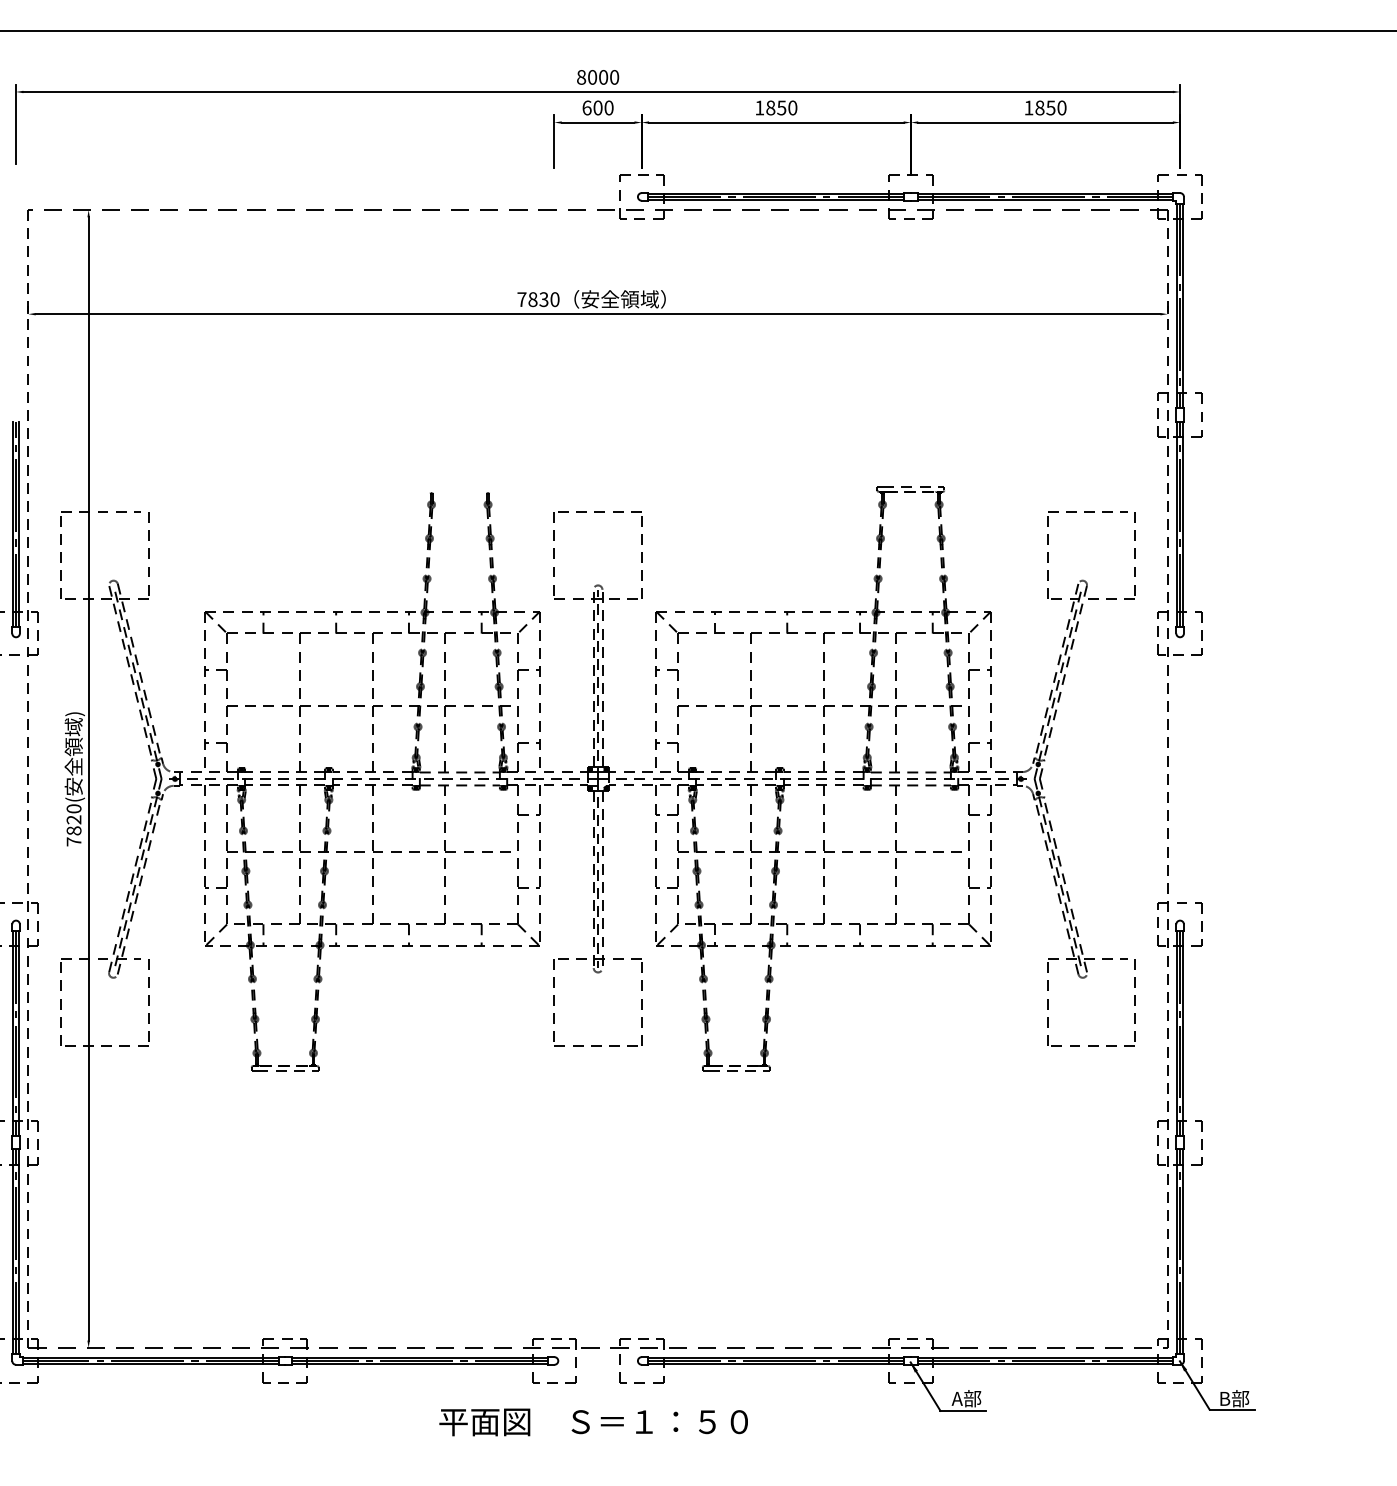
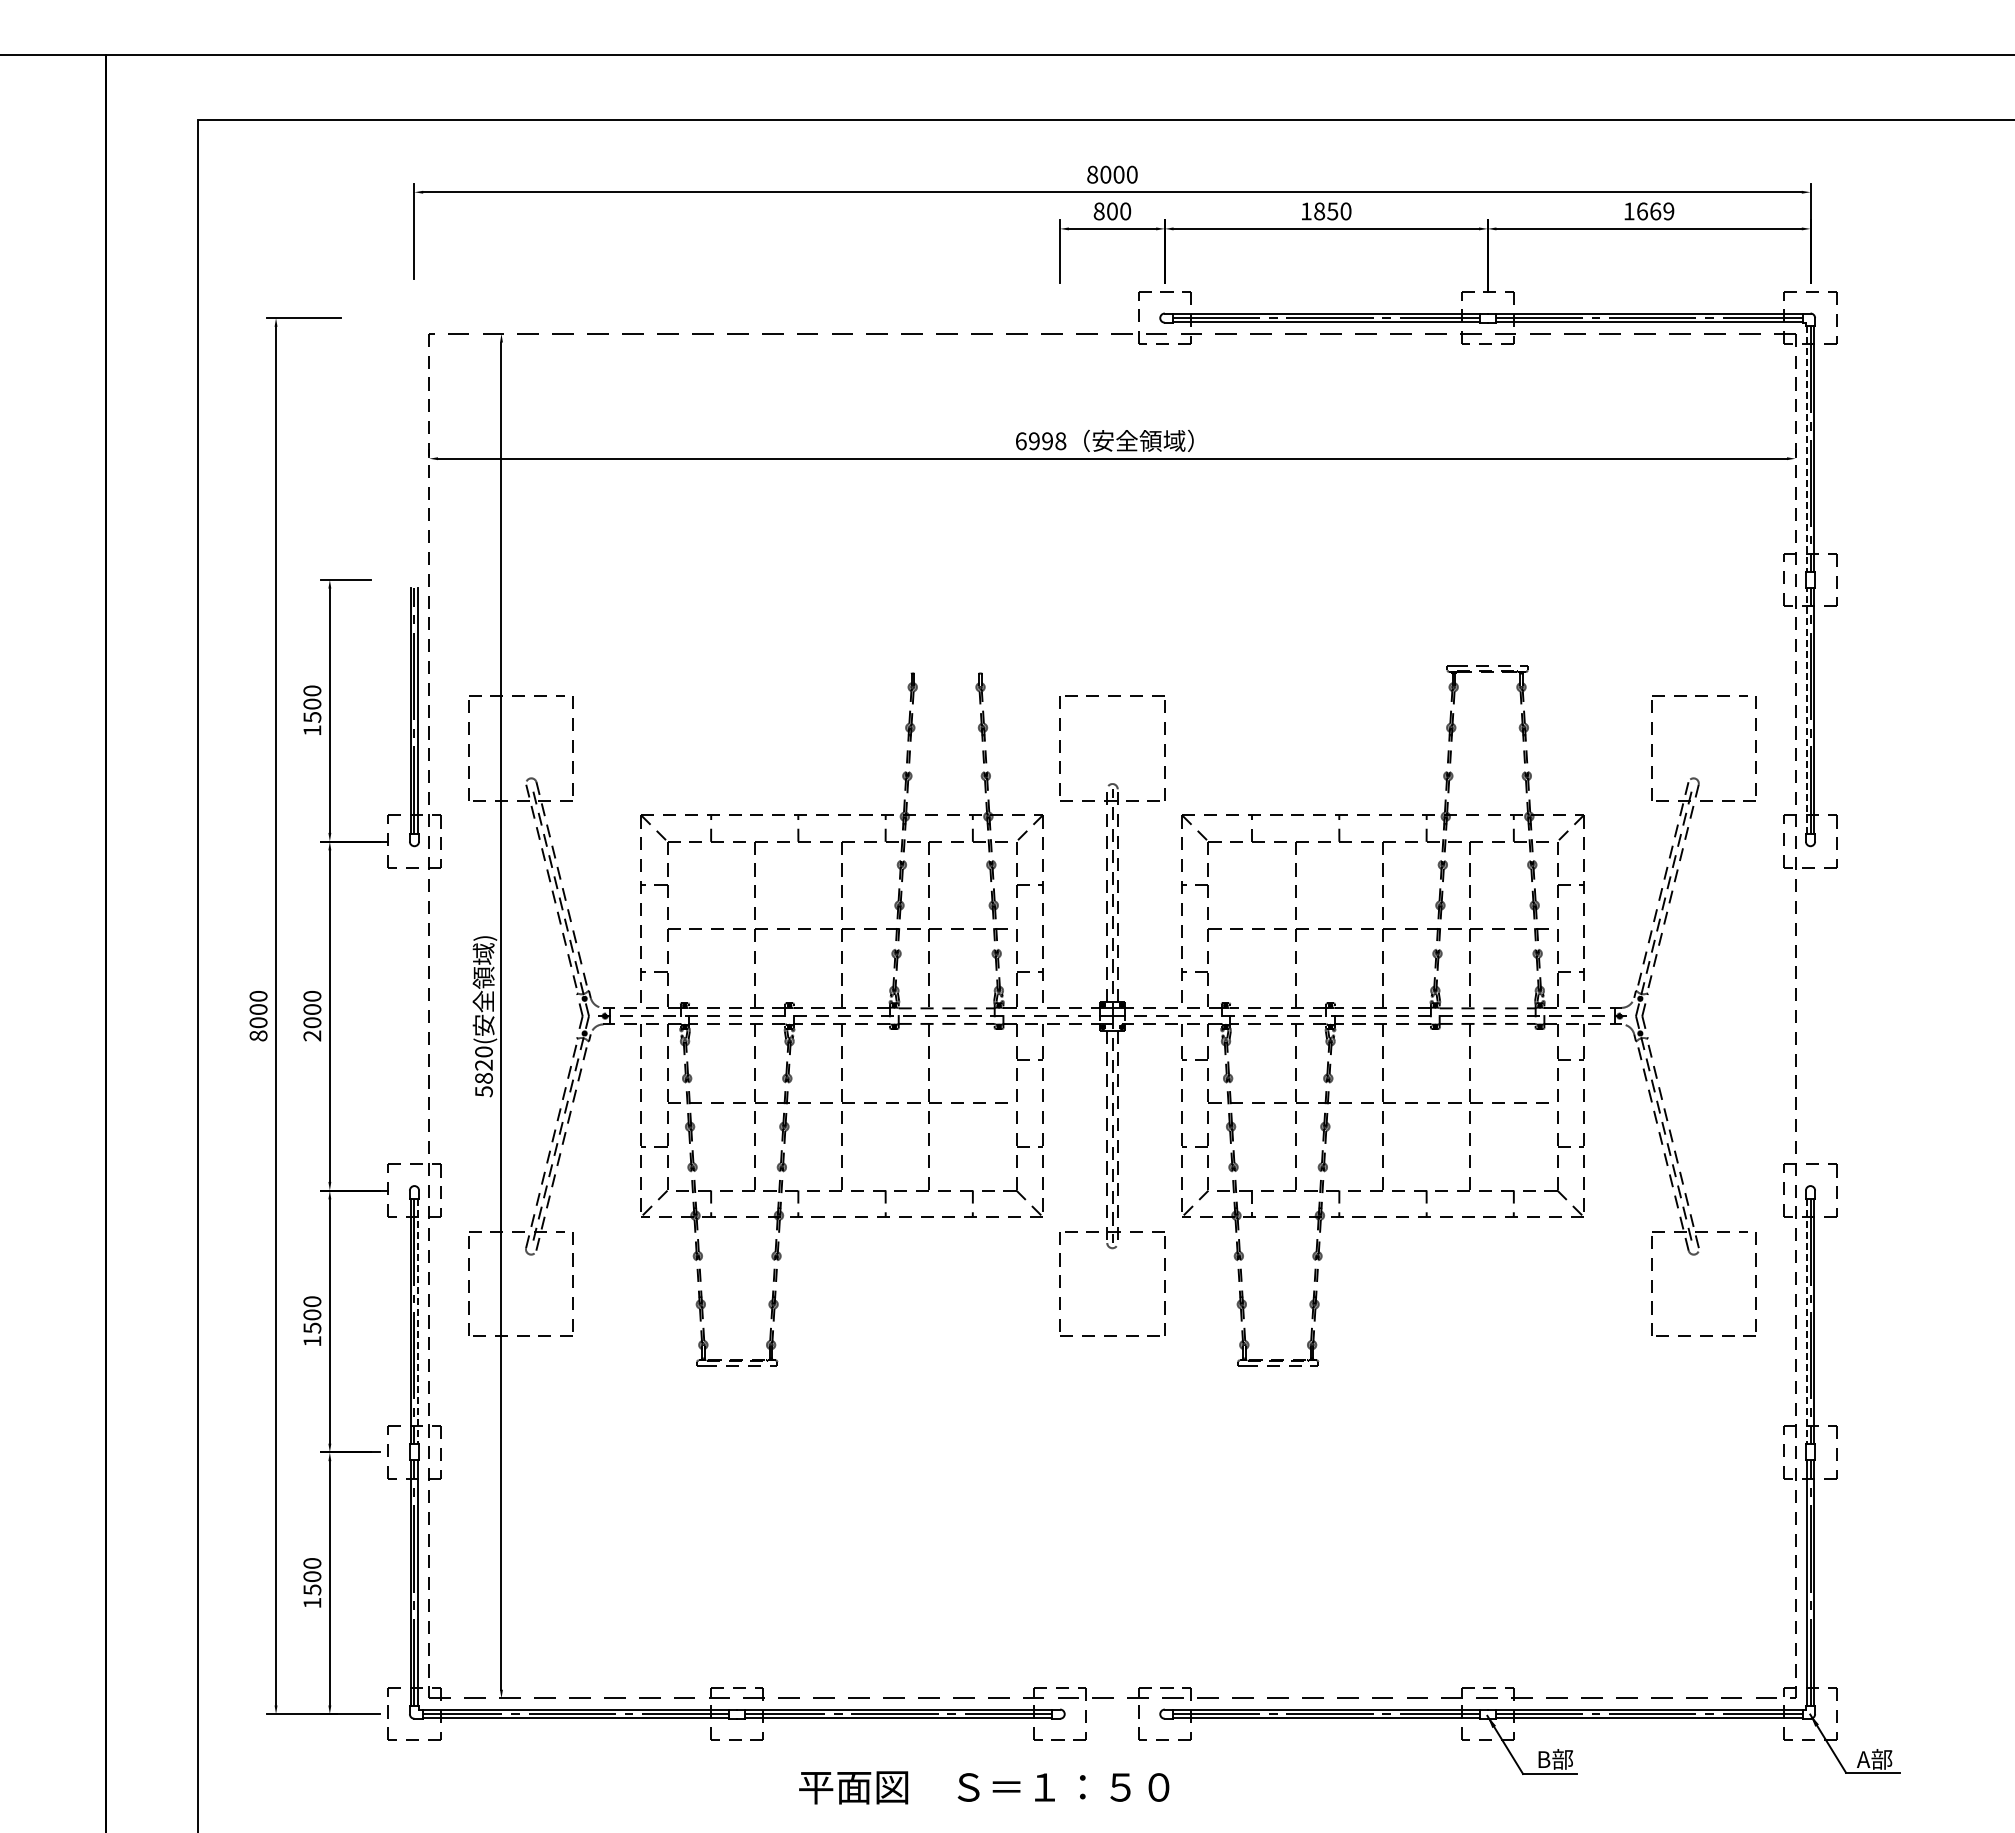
text: (586, 108) -> (1098, 211), 600 -> 800
text: (1050, 108) -> (1655, 211), 1850 -> 1669
text: (538, 299) -> (1040, 441), 7830 -> 6998
line: (1176, 305) -> (1806, 448), solid -> dashed
line: (1176, 524) -> (1806, 710), solid -> dashed
text: (73, 841) -> (483, 1091), 7820( -> 5820(
line: (19, 1033) -> (418, 1321), solid -> dashed
line: (1176, 1033) -> (1806, 1321), solid -> dashed
text: (966, 1398) -> (1554, 1759), A部 -> B部
text: (1233, 1398) -> (1874, 1759), B部 -> A部
text: (593, 1422) -> (984, 1787), moved

